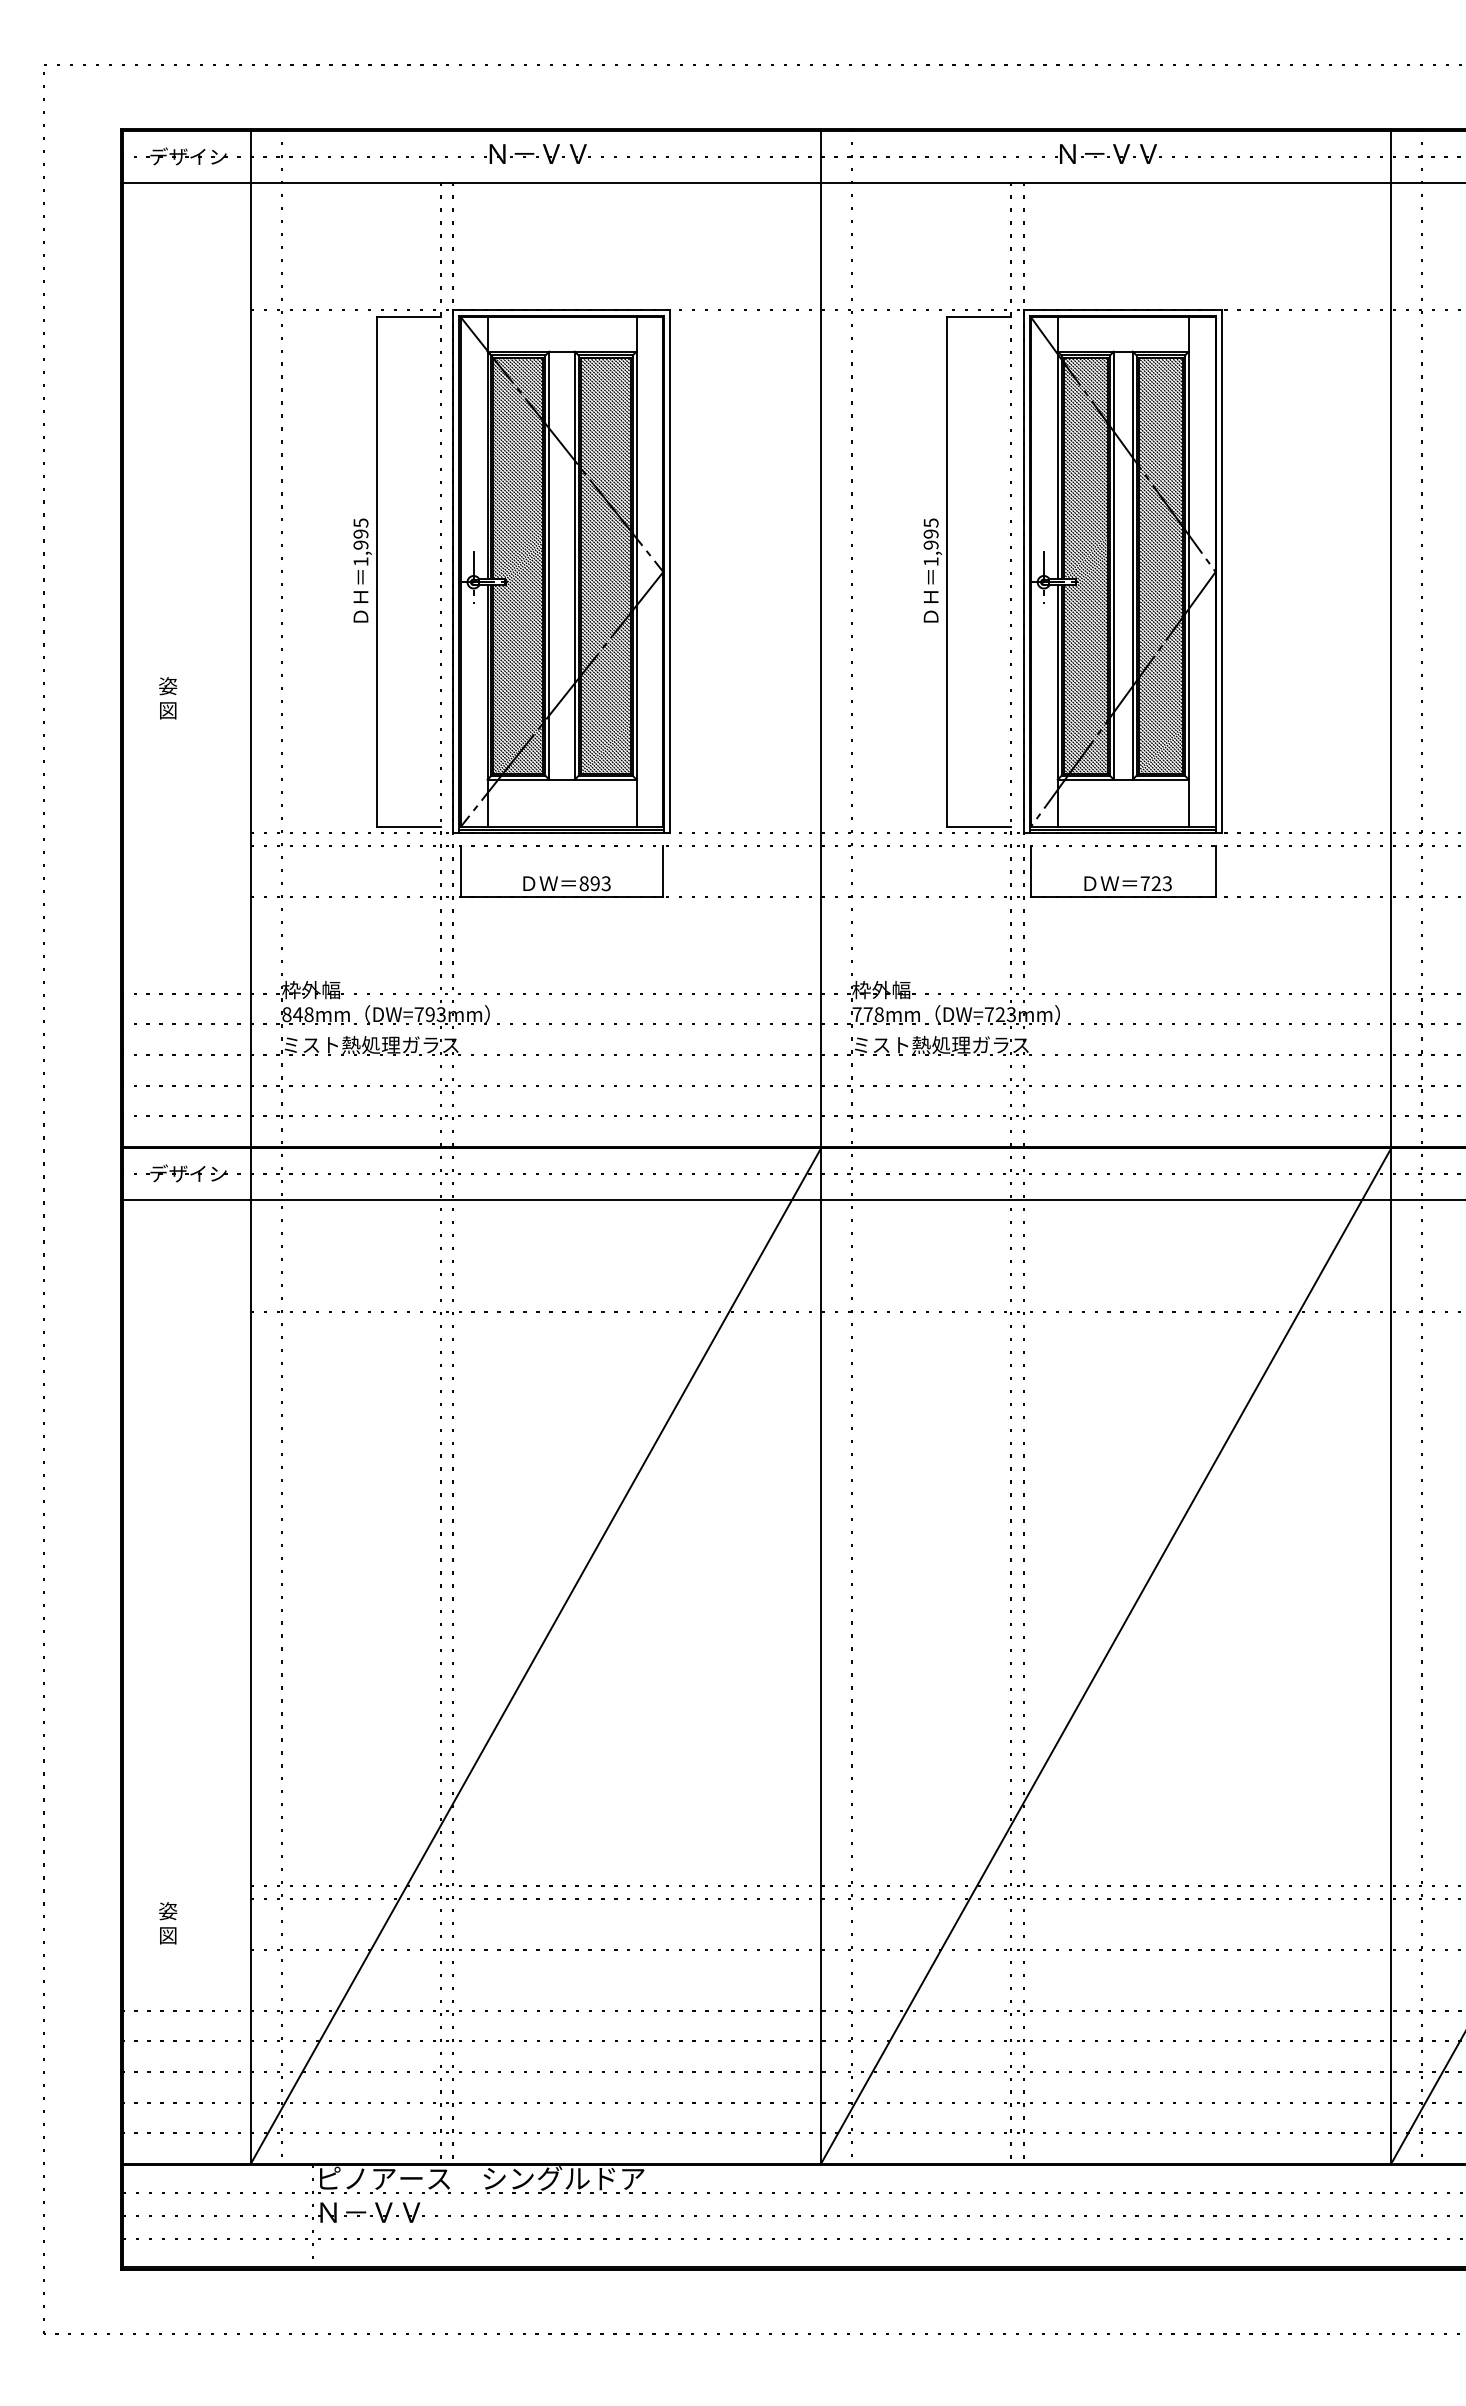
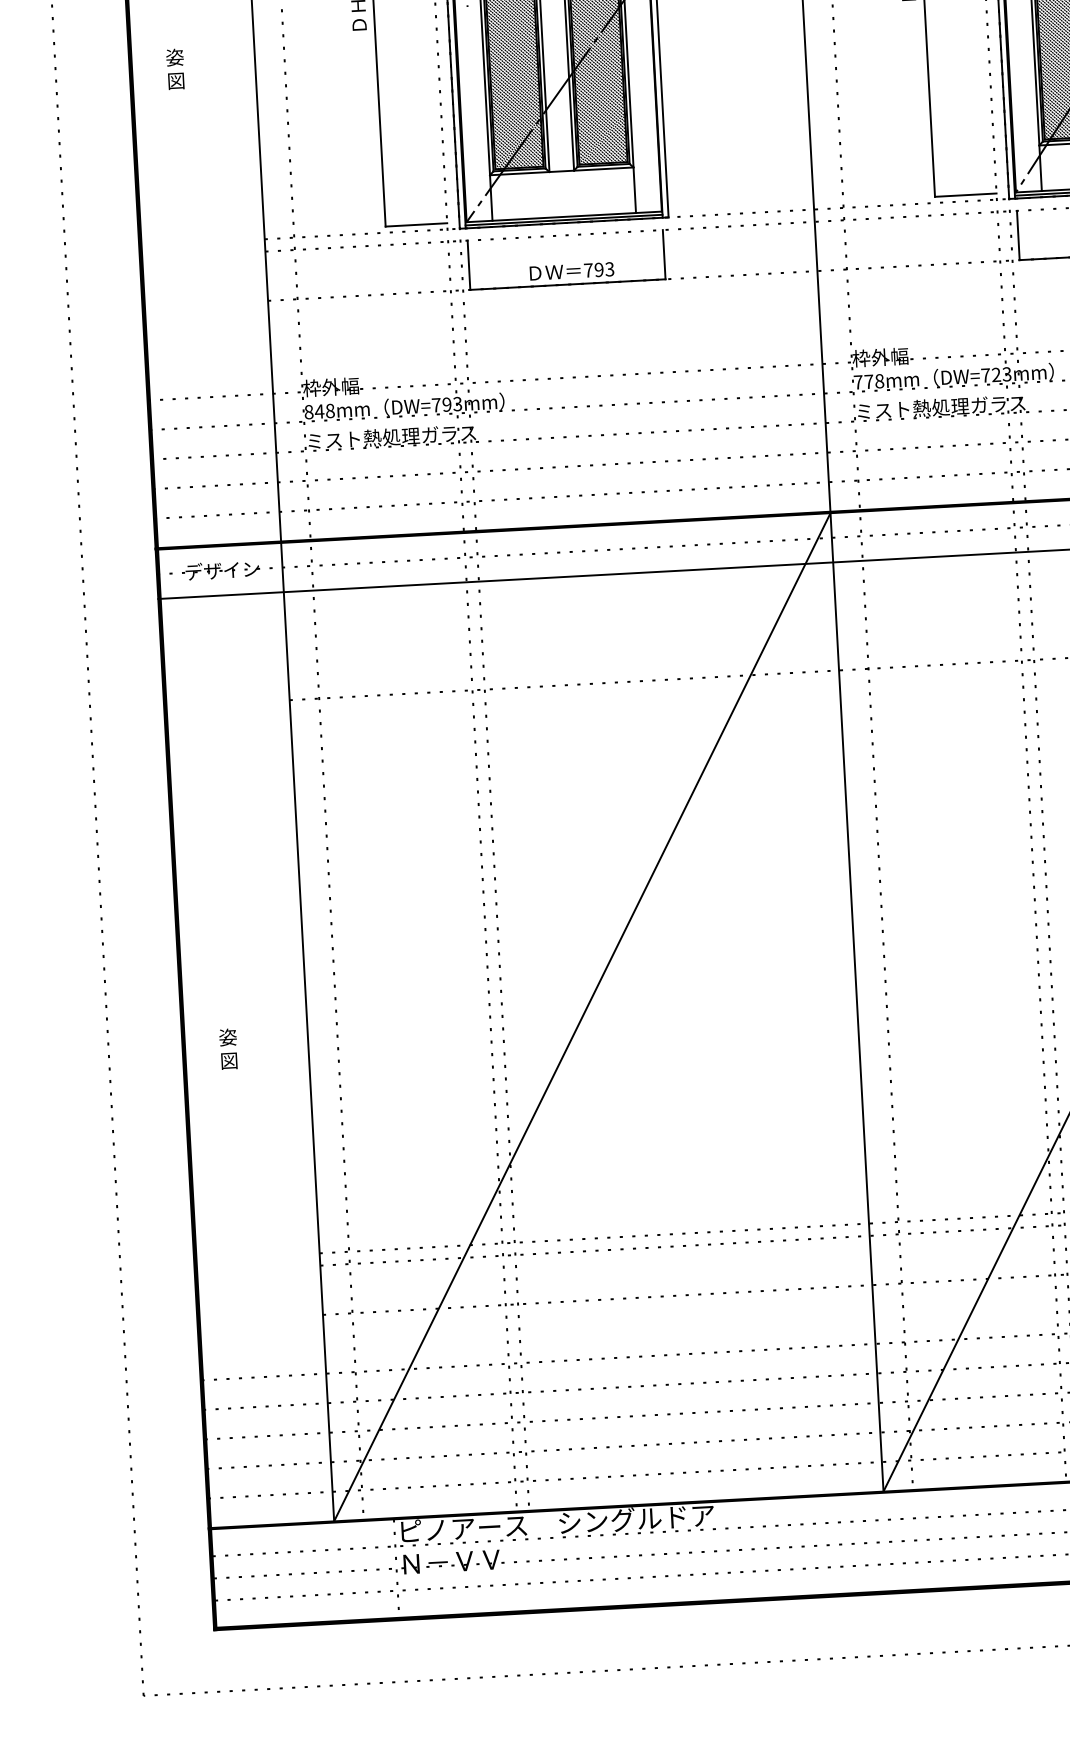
text: (168, 698) -> (175, 69), moved
text: (583, 883) -> (587, 270), 893 -> 793
text: (168, 1923) -> (229, 1049), moved

